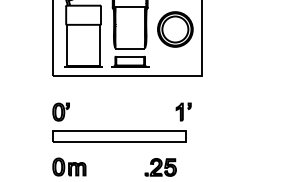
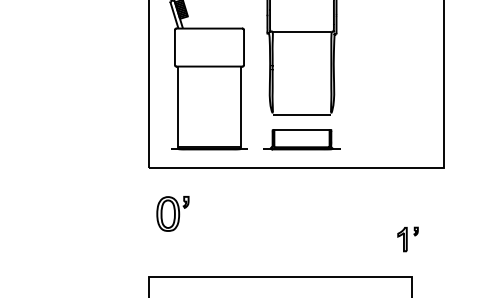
part: (175, 29) -> (391, 75), removed
part: (60, 111) -> (171, 212), moved
part: (183, 111) -> (407, 238), size x0.7

